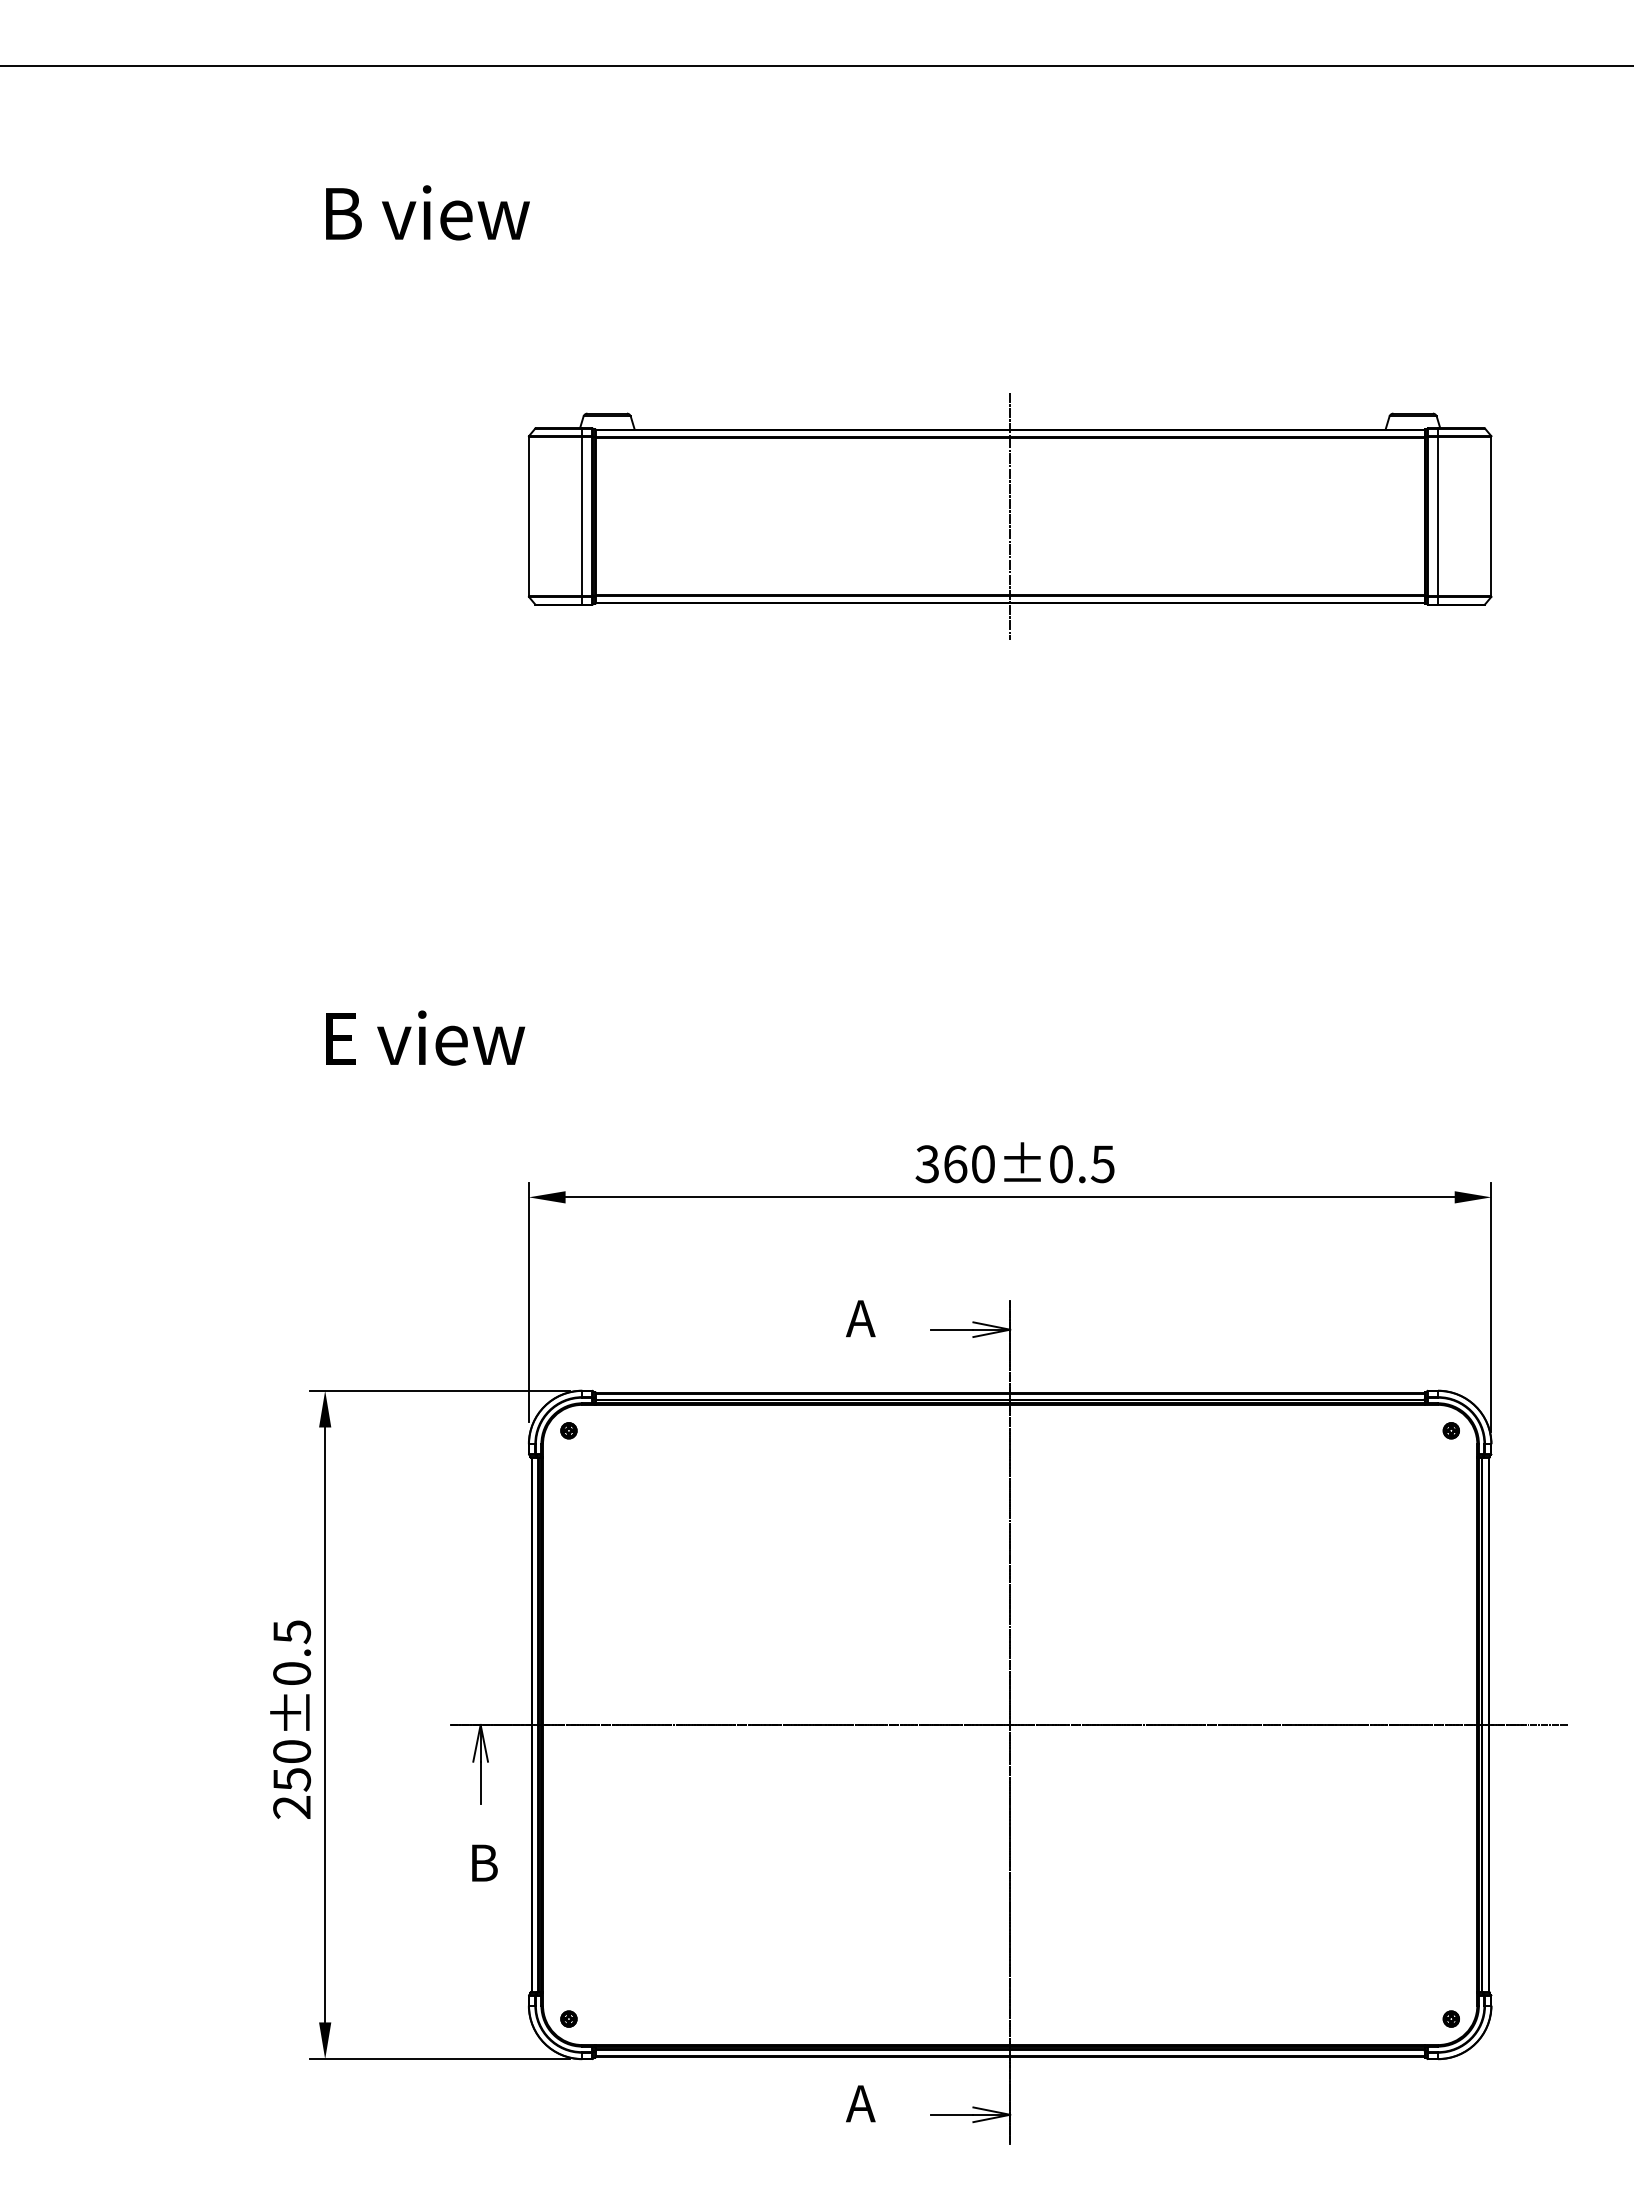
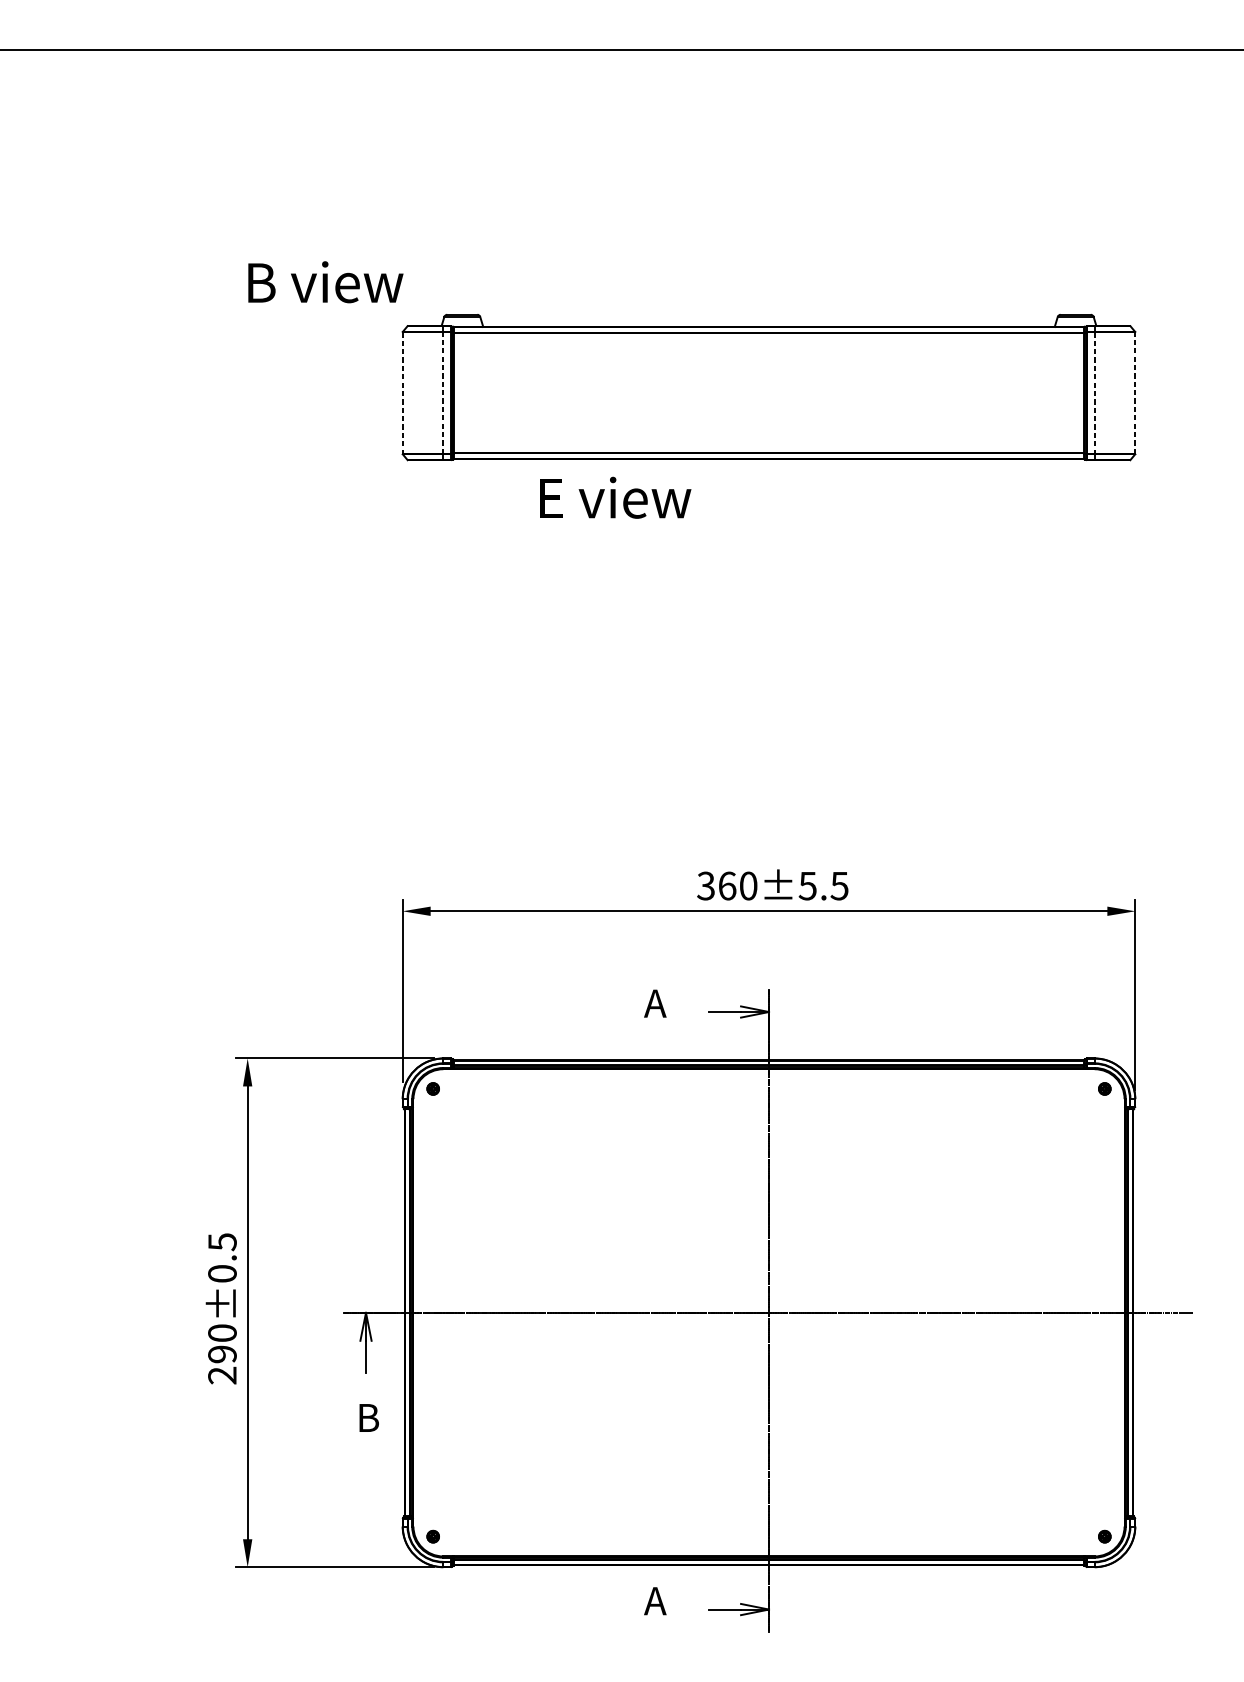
text: (427, 212) -> (325, 281), moved
line: (528, 516) -> (402, 393), solid -> dashed
line: (582, 516) -> (443, 393), solid -> dashed
line: (1010, 516) -> (769, 393), removed
line: (1438, 516) -> (1095, 393), solid -> dashed
line: (1491, 516) -> (1135, 393), solid -> dashed
text: (425, 1037) -> (615, 497), moved
text: (1060, 1164) -> (807, 886), 360±0.5 -> 360±5.5
text: (292, 1779) -> (222, 1354), 250±0.5 -> 290±0.5

